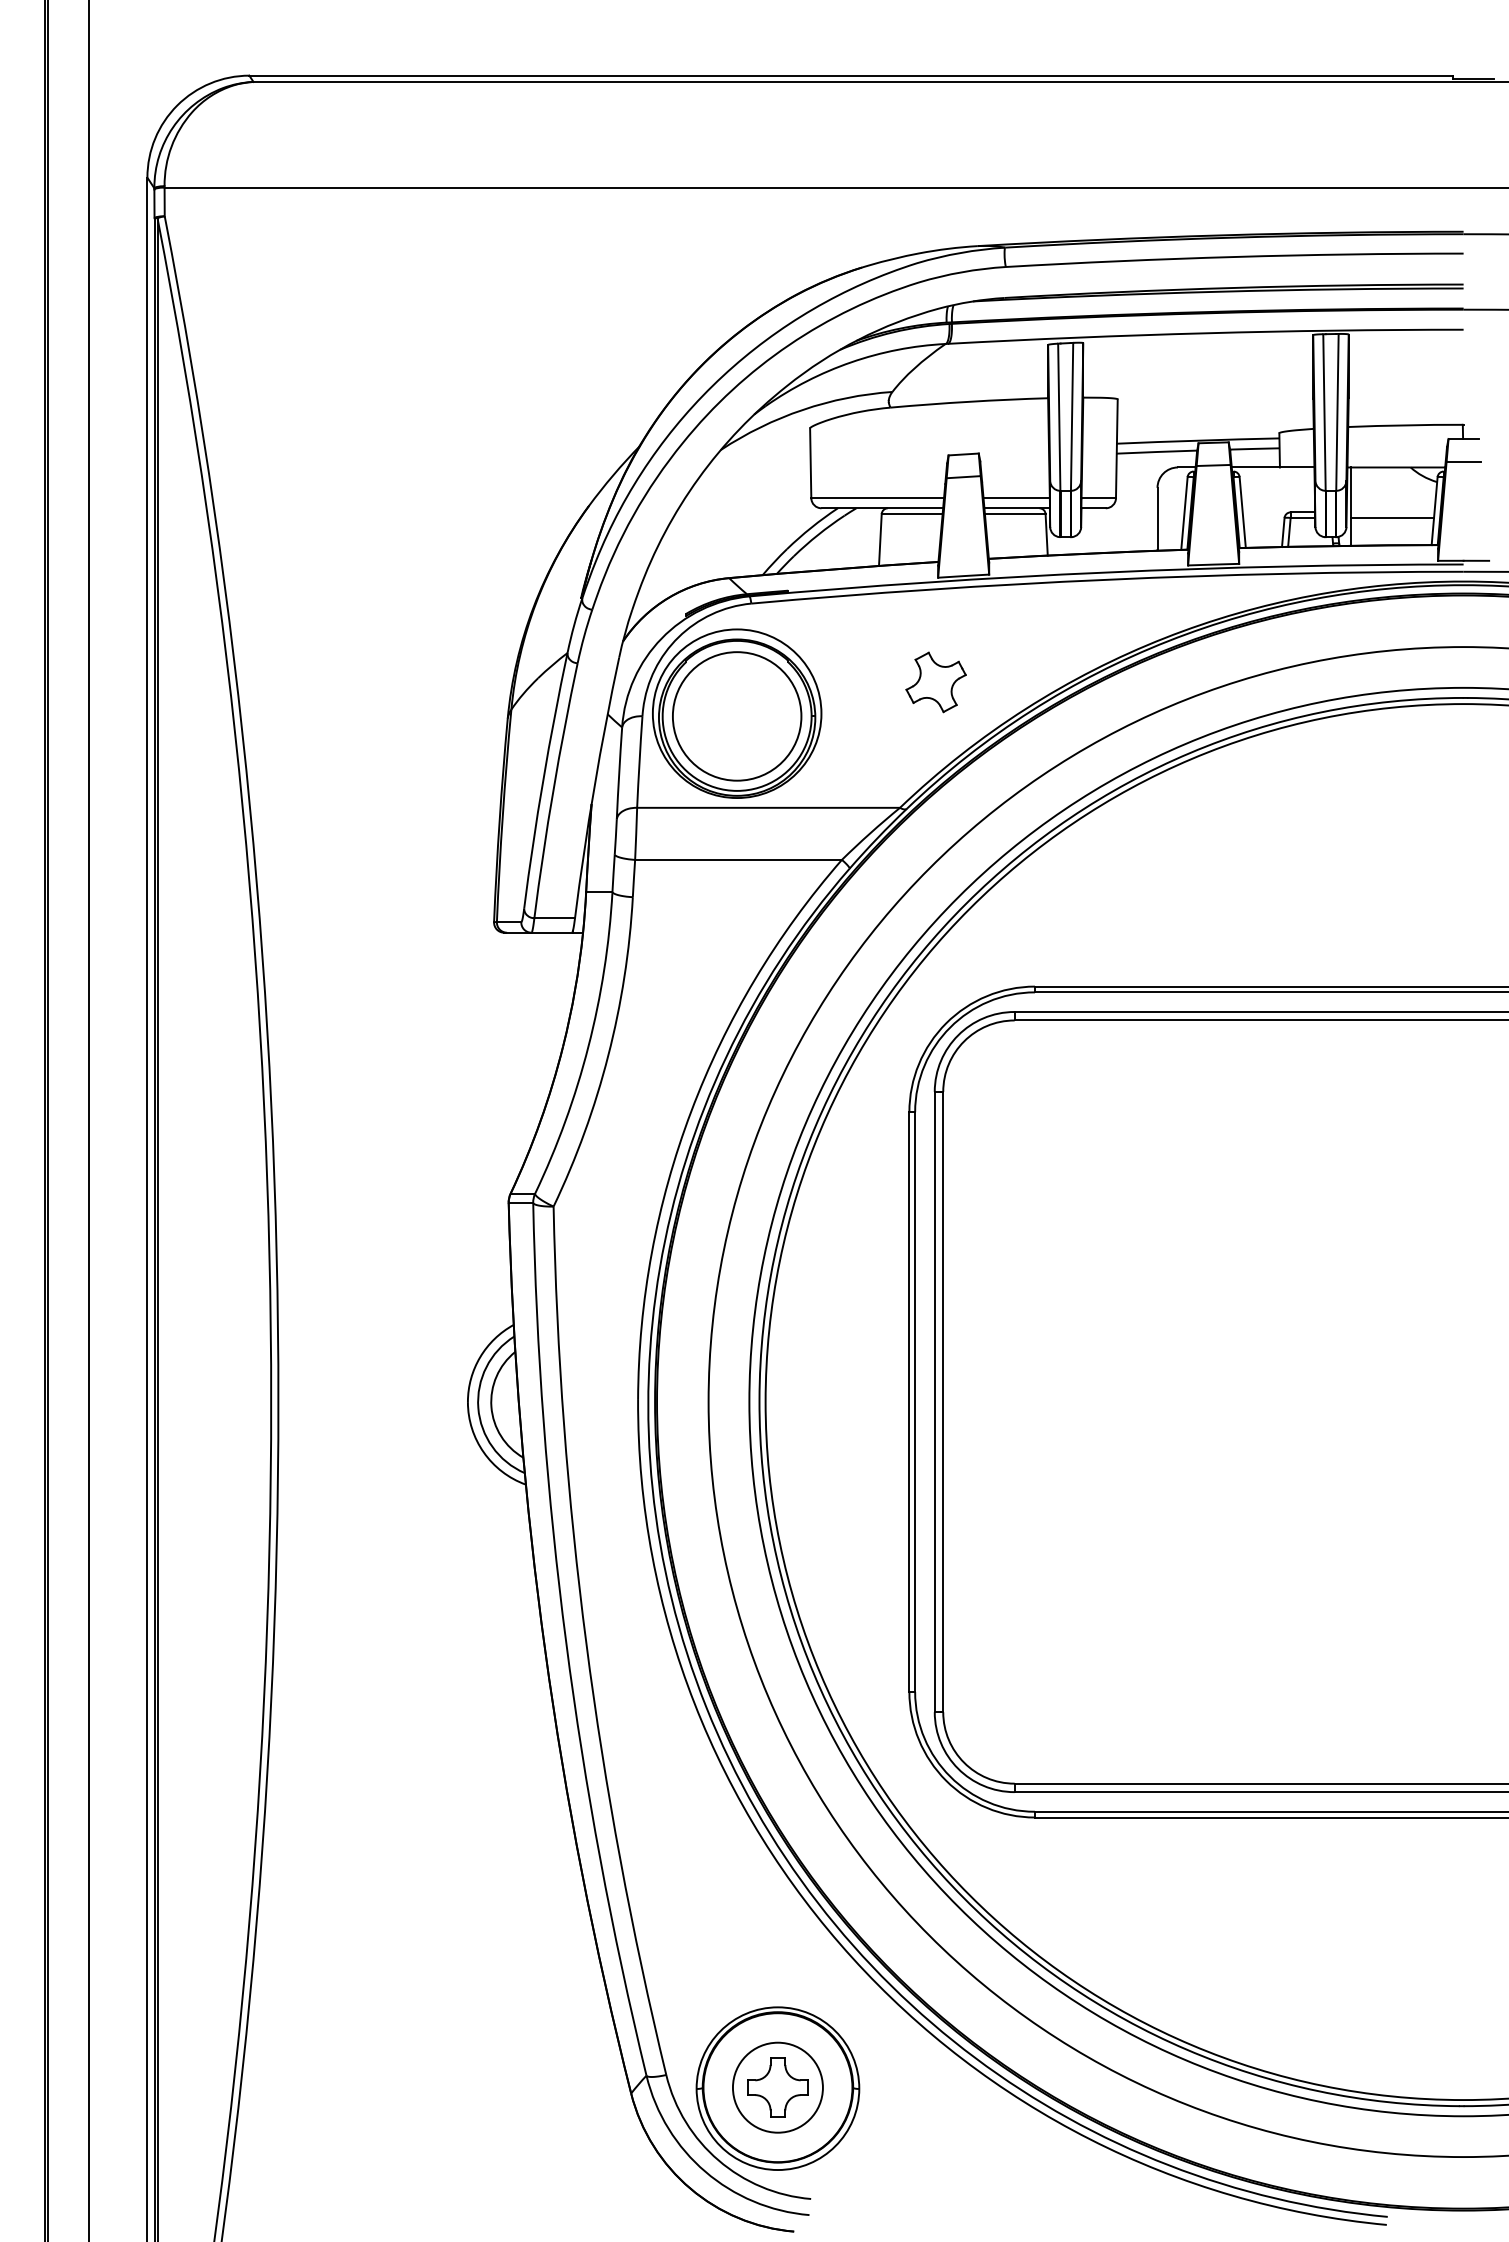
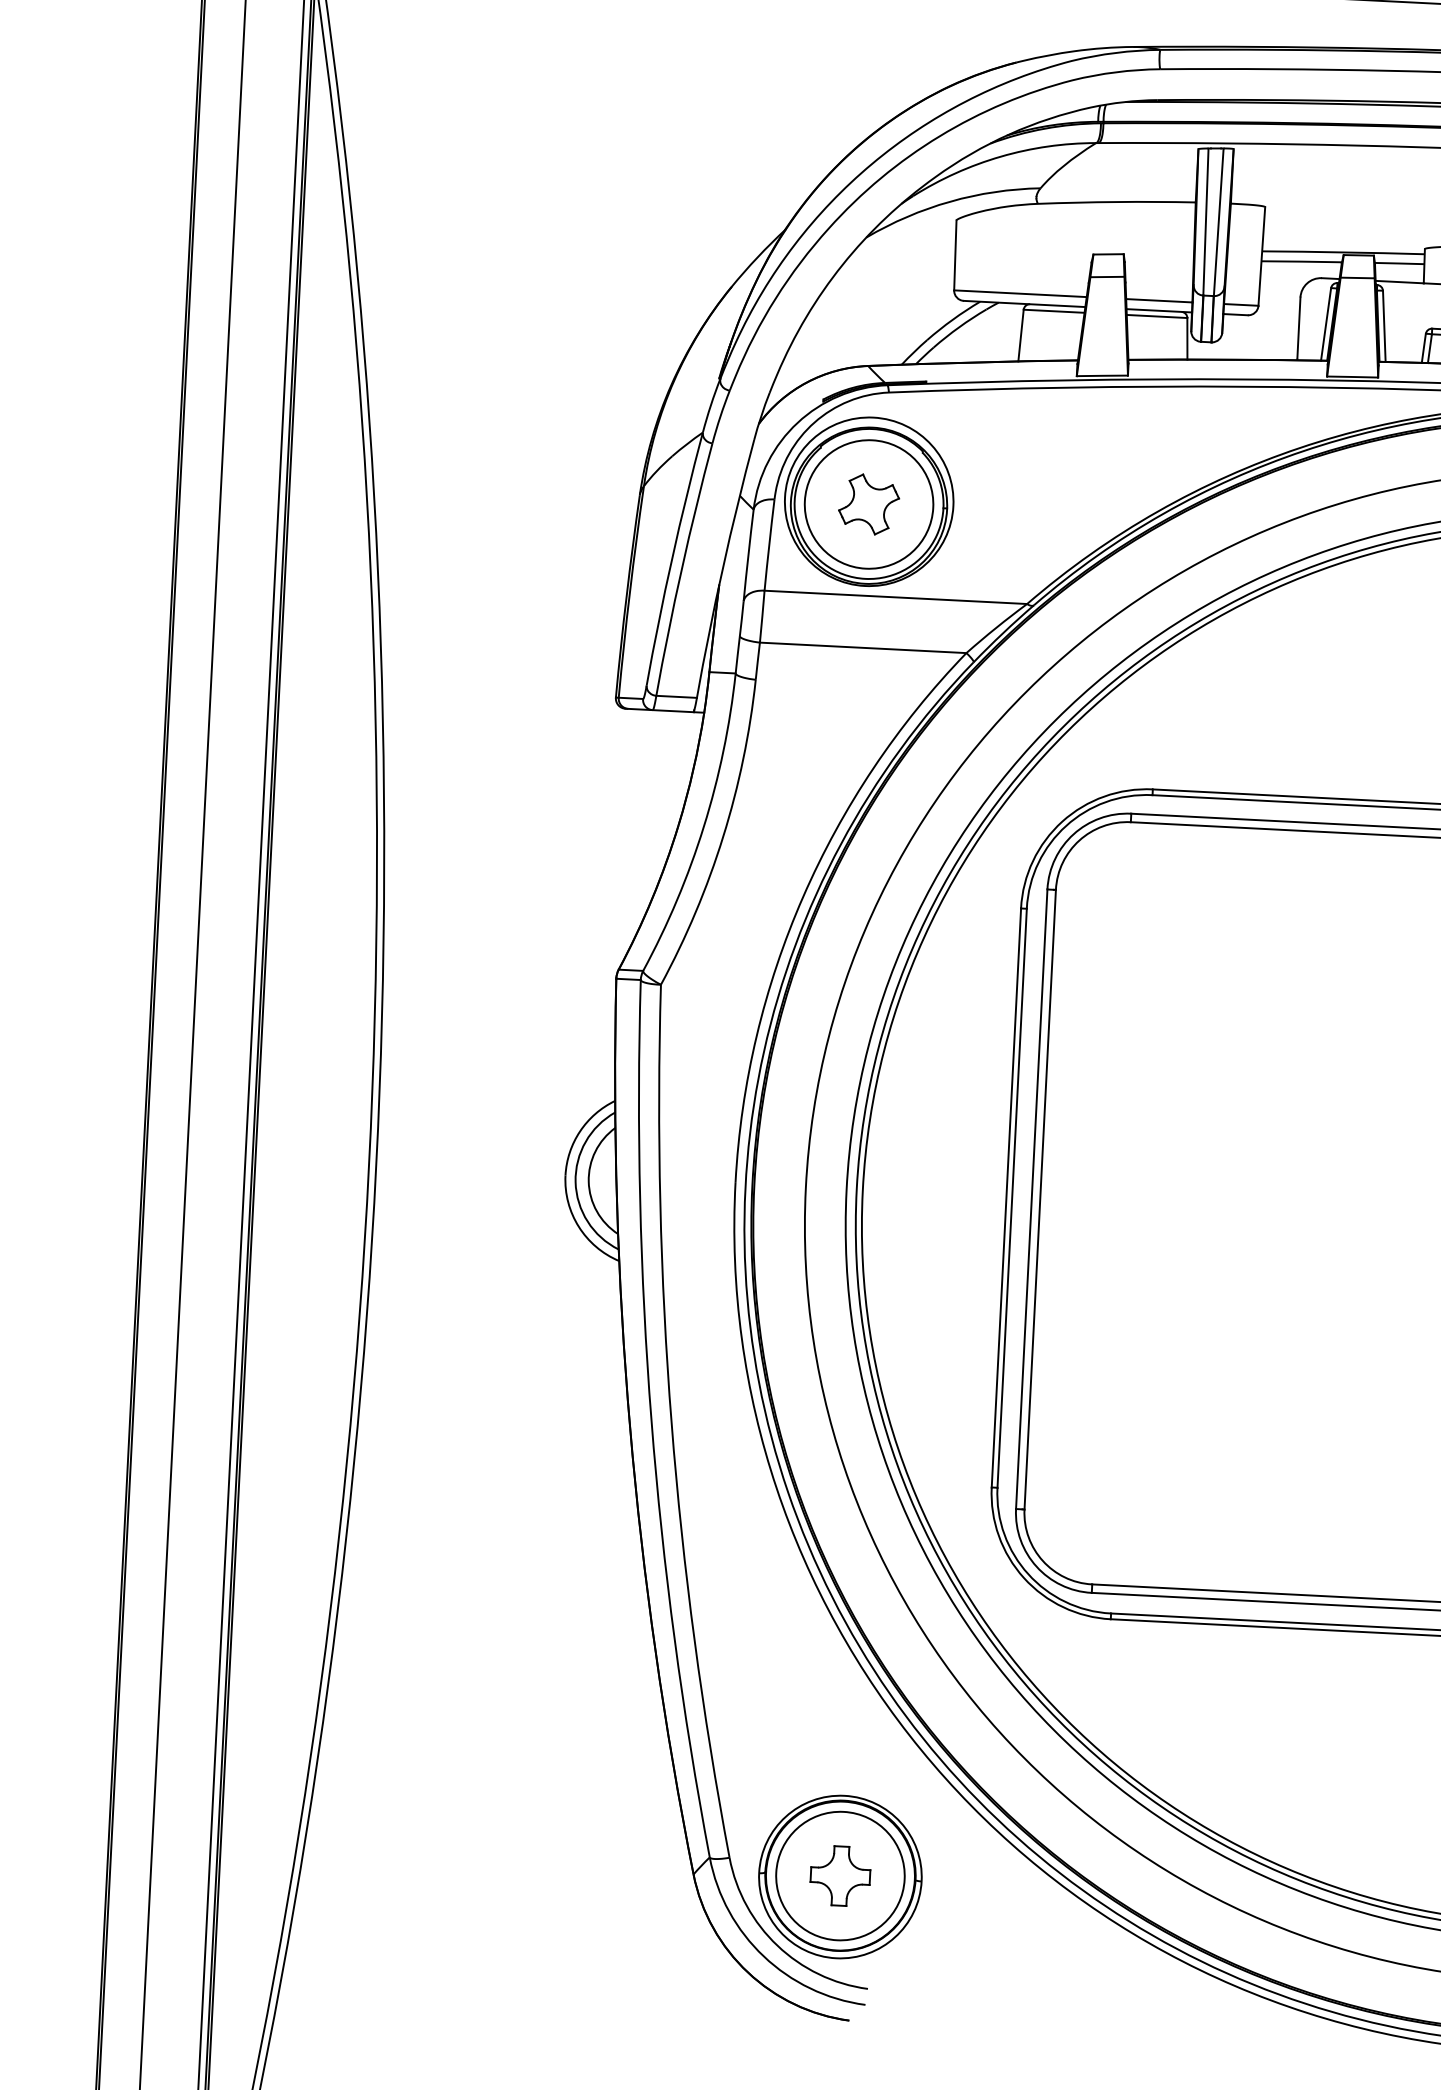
part: (935, 682) -> (868, 504), moved
circle: (777, 2087) -> (840, 1875), size x1.43

